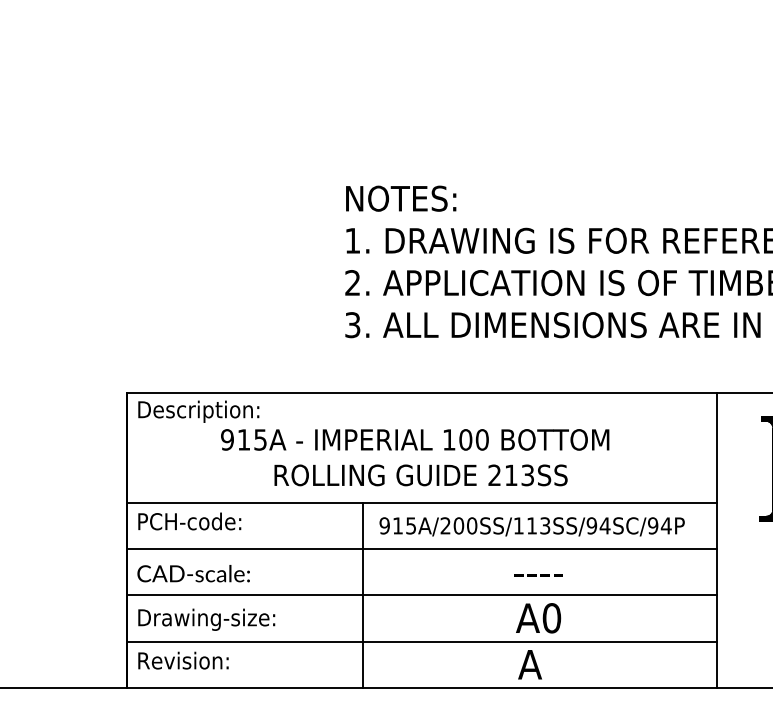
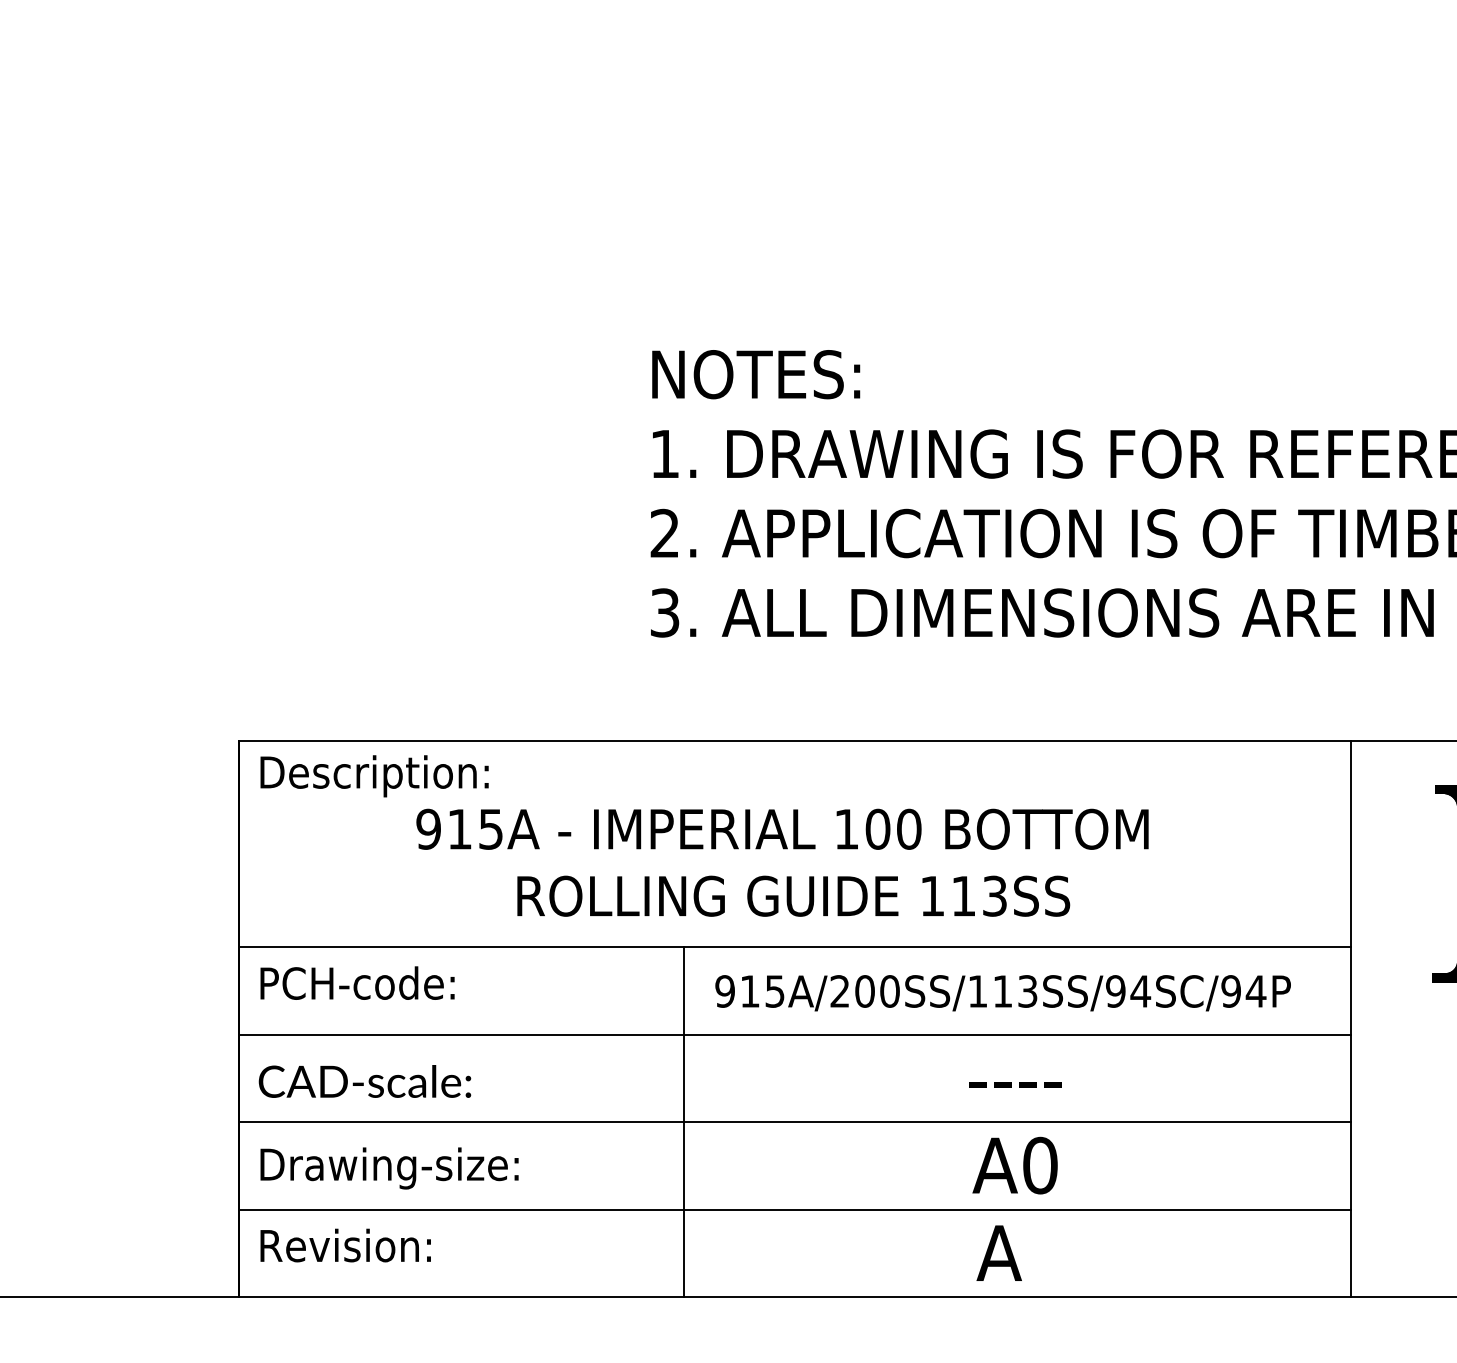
text: (494, 474) -> (932, 894), 213SS -> 113SS

